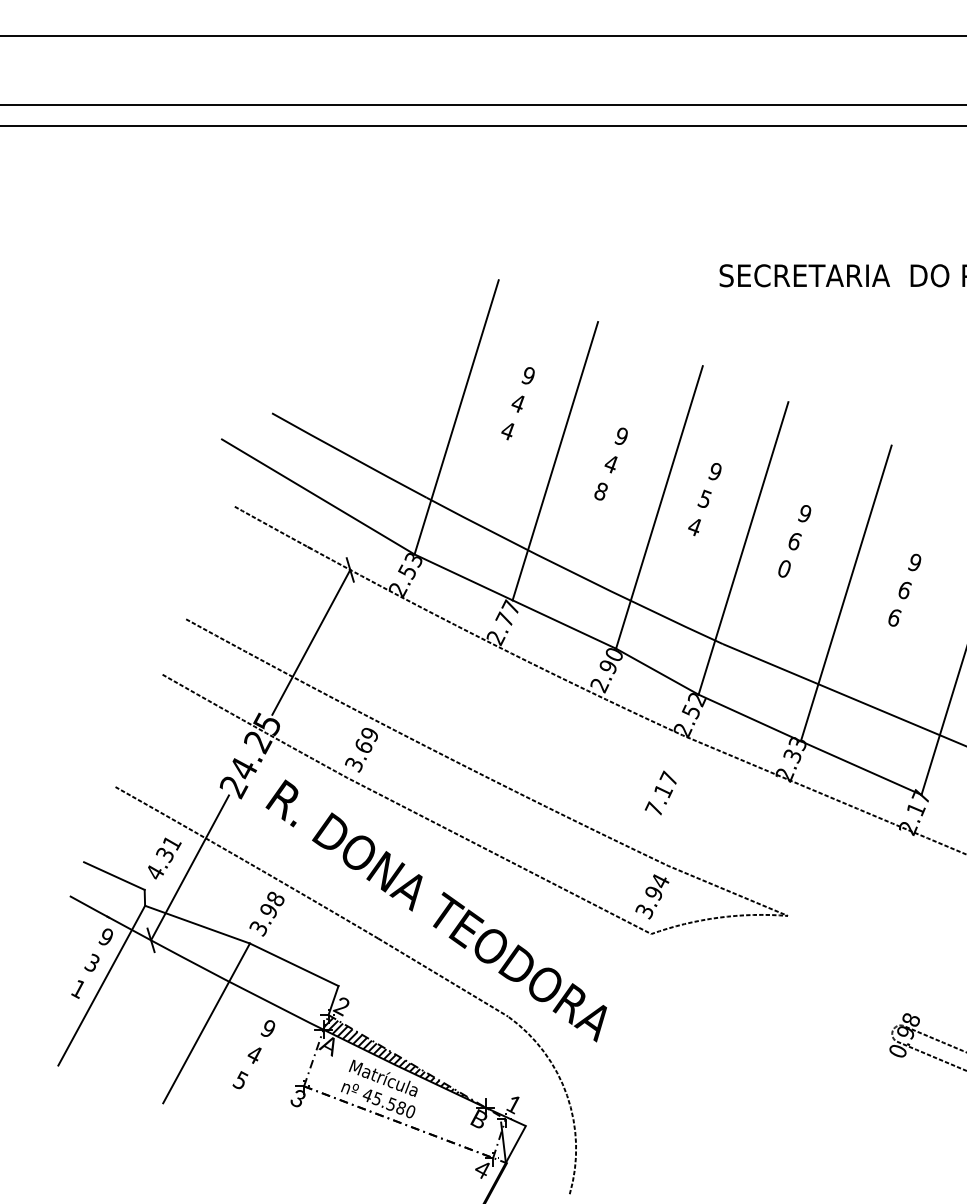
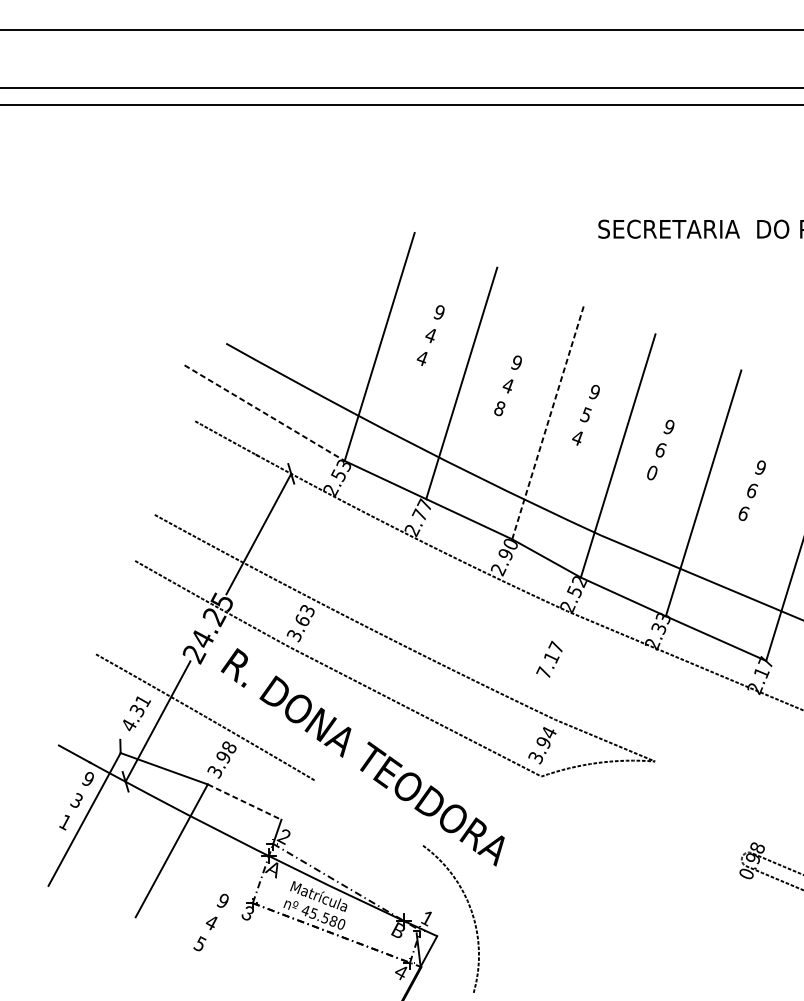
line: (318, 497) -> (264, 413), solid -> dashed
line: (659, 507) -> (548, 421), solid -> dashed
text: (369, 734) -> (307, 610), 3.69 -> 3.63
line: (114, 875) -> (95, 727), removed
line: (294, 965) -> (244, 802), solid -> dashed
line: (443, 977) -> (368, 812), removed
text: (253, 1054) -> (210, 922), moved
hatch: (403, 1061) -> (335, 882), removed

